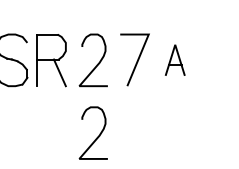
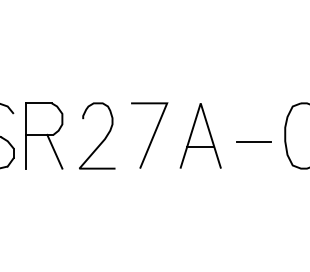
part: (175, 59) -> (200, 135), size x1.67
line: (217, 65) -> (253, 142), added
curve: (97, 136) -> (102, 232), removed

